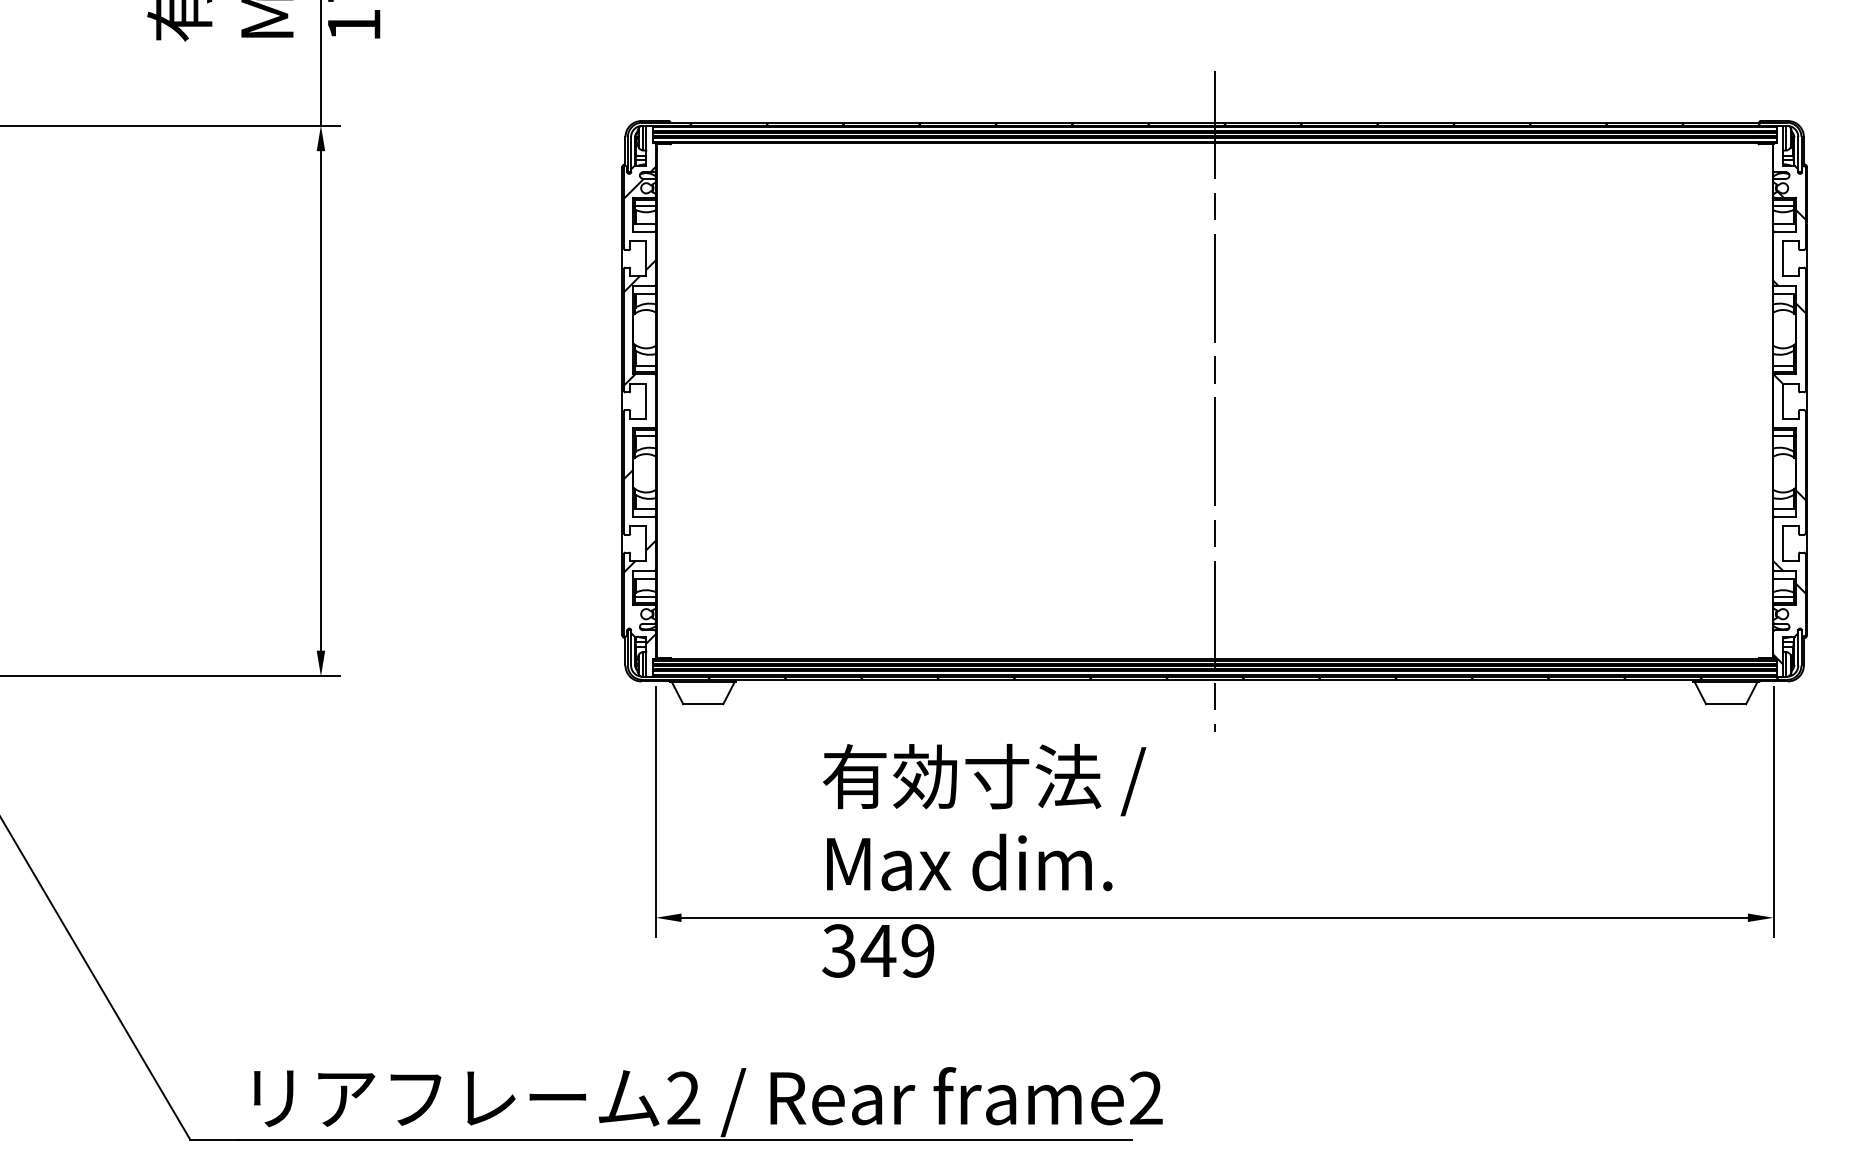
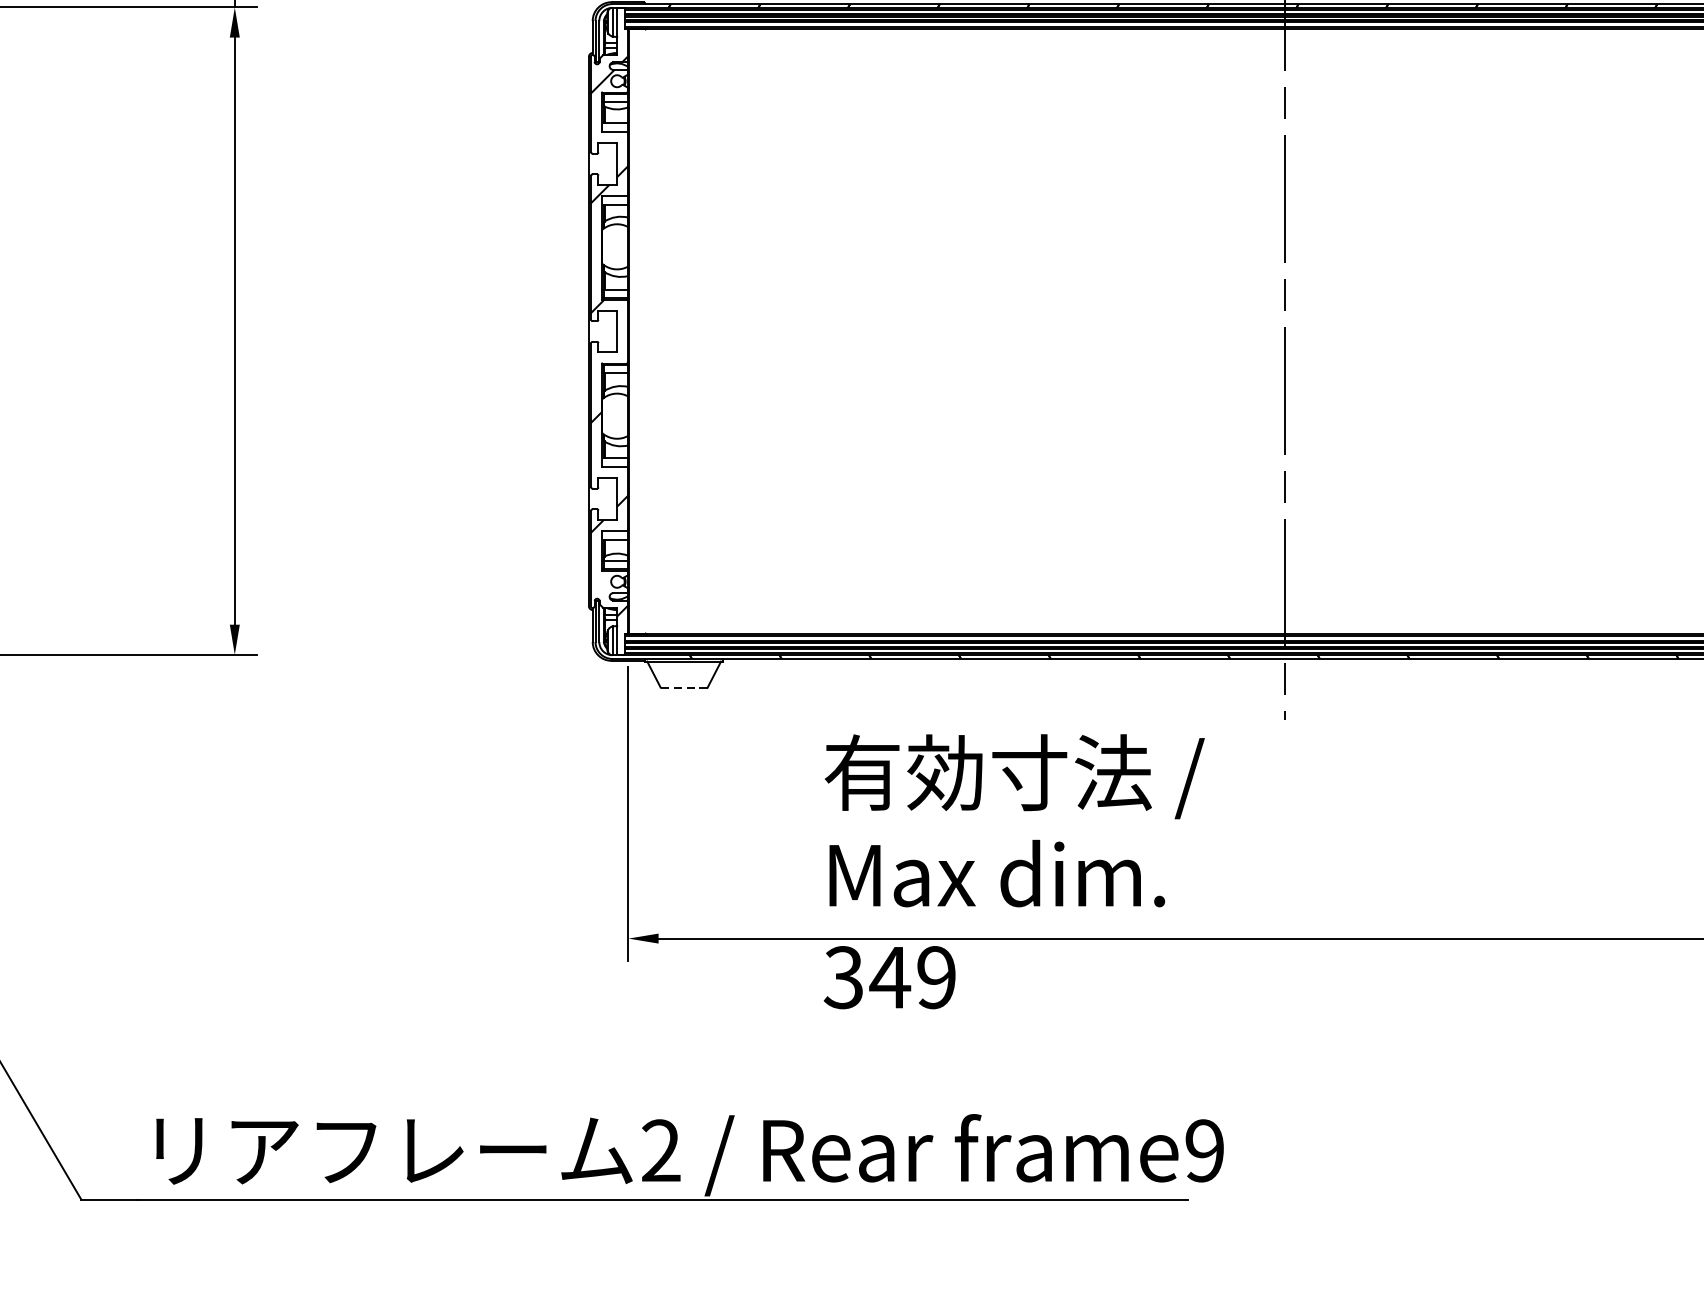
line: (703, 704) -> (684, 687), solid -> dashed
text: (1146, 1098) -> (1205, 1150), frame2 -> frame9

